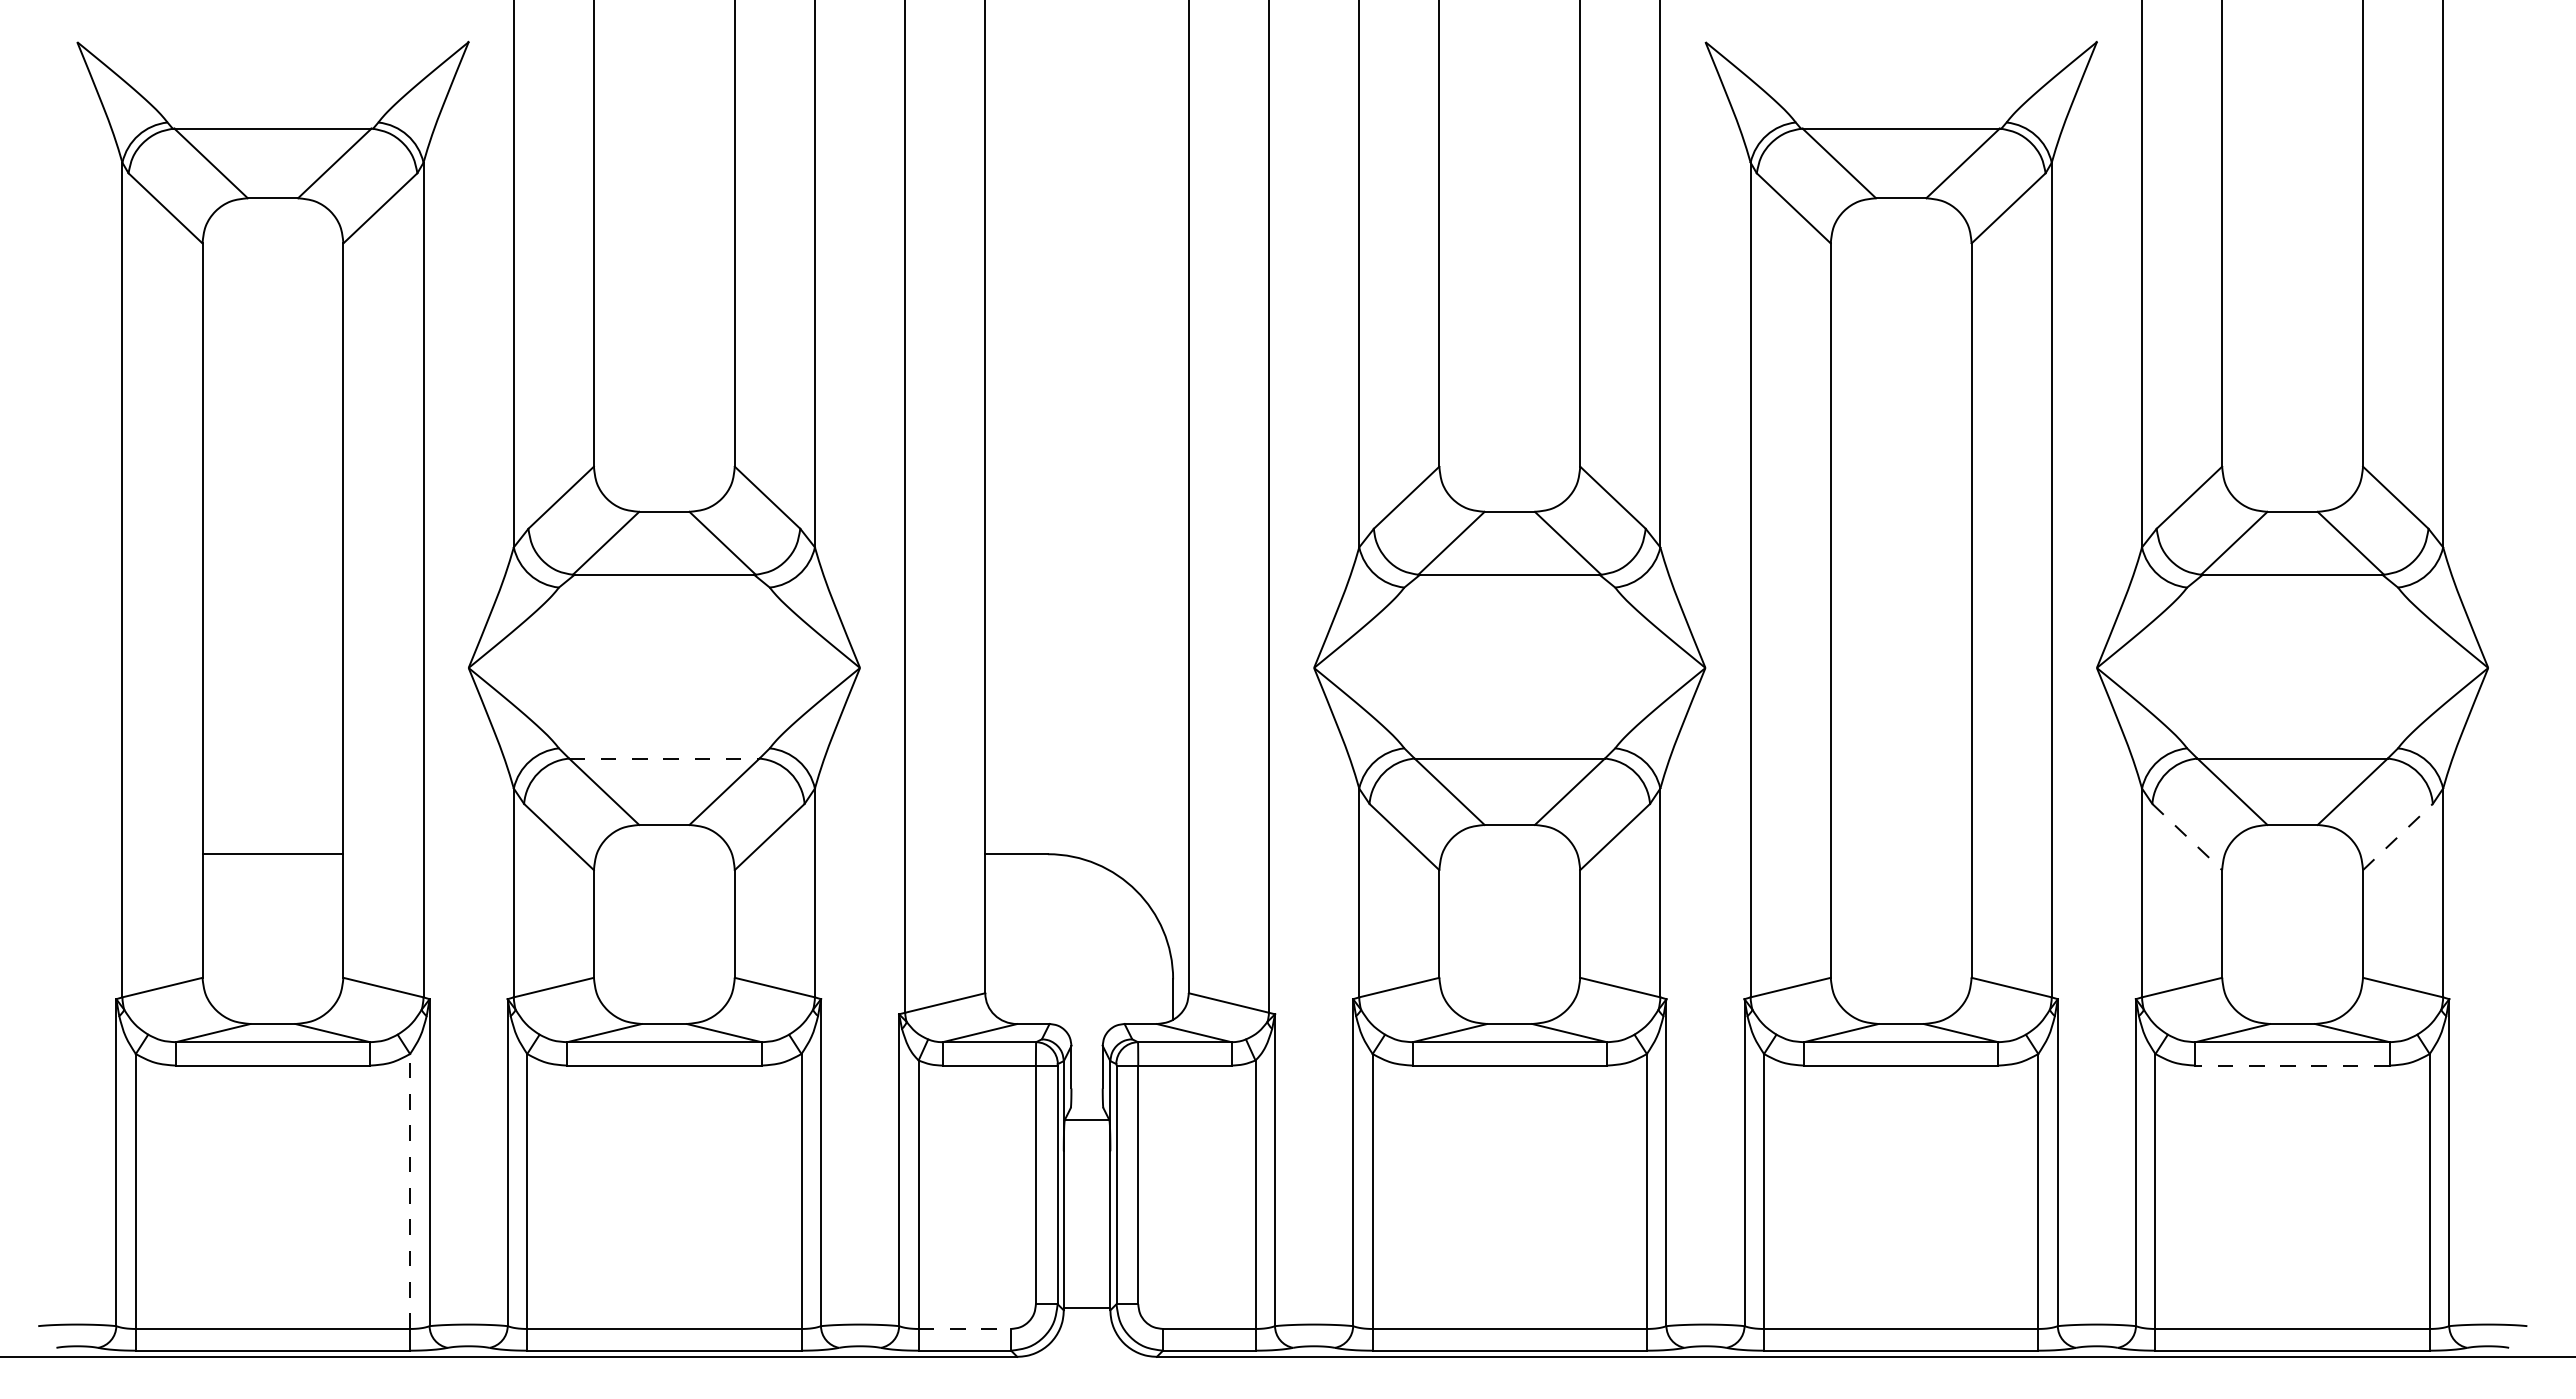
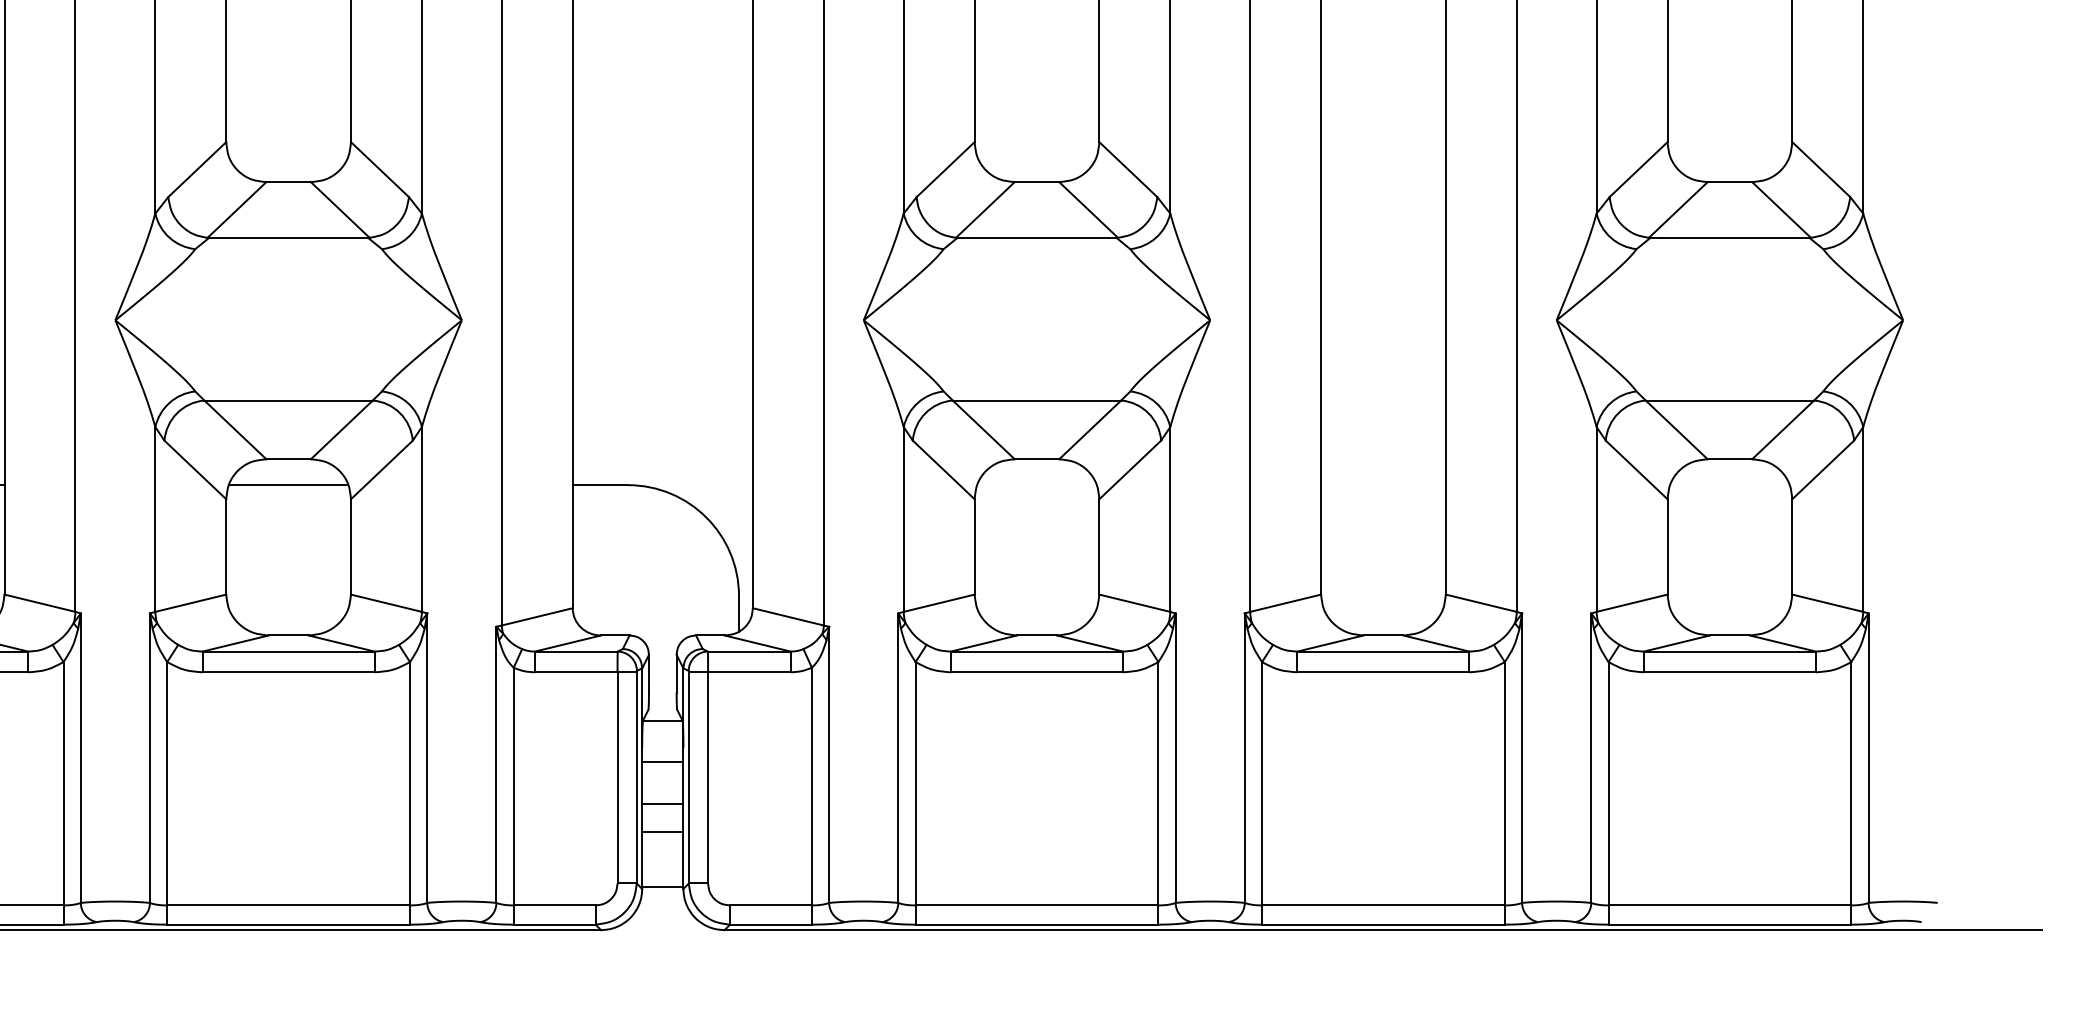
line: (664, 758) -> (288, 400), dashed -> solid
line: (2398, 836) -> (1823, 469), dashed -> solid
line: (2187, 837) -> (1636, 470), dashed -> solid
line: (663, 854) -> (287, 485), added
line: (2292, 1065) -> (1729, 672), dashed -> solid
line: (1086, 1167) -> (662, 762), added
line: (410, 1191) -> (63, 783), dashed -> solid
line: (1086, 1214) -> (662, 804), added
line: (1086, 1245) -> (662, 831), added
line: (965, 1328) -> (555, 905), dashed -> solid

